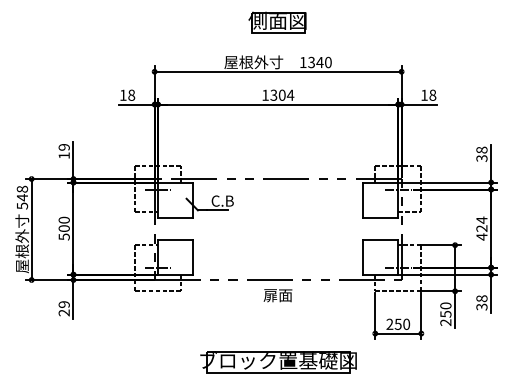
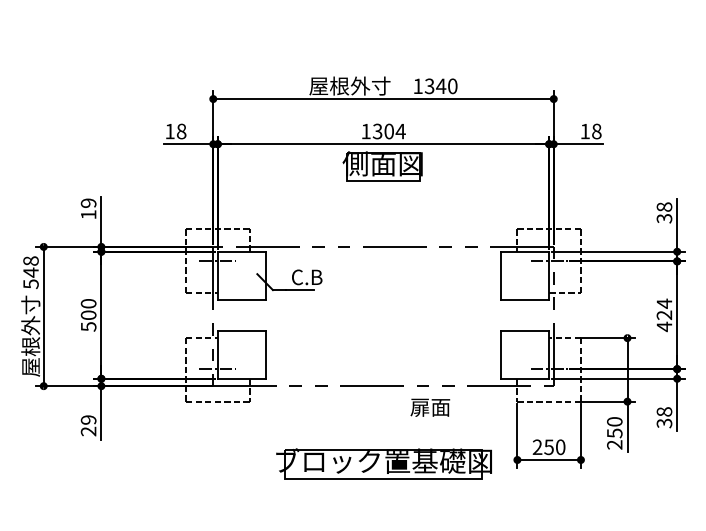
part: (277, 22) -> (382, 166), moved
text: (278, 295) -> (430, 407), moved
part: (278, 362) -> (383, 463), moved

